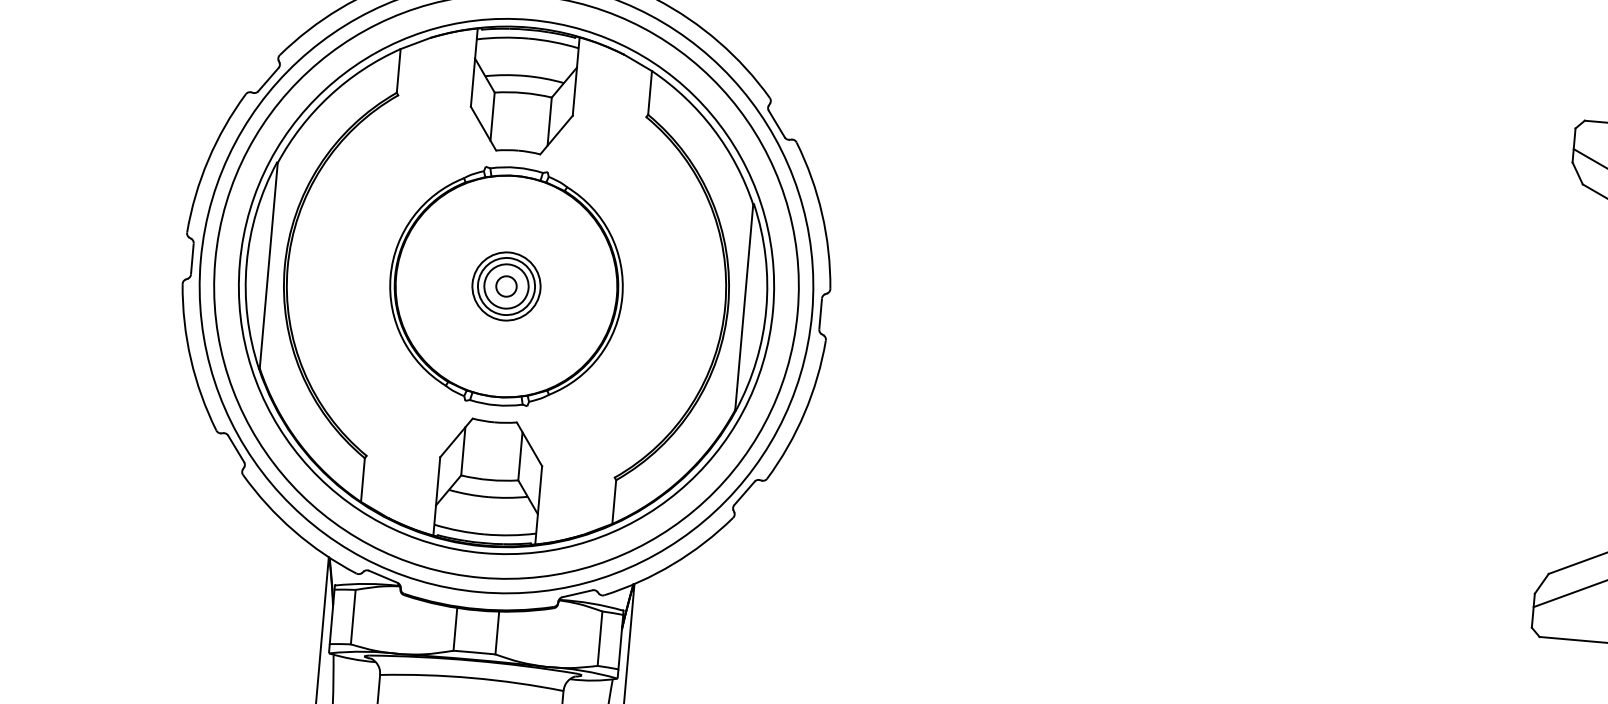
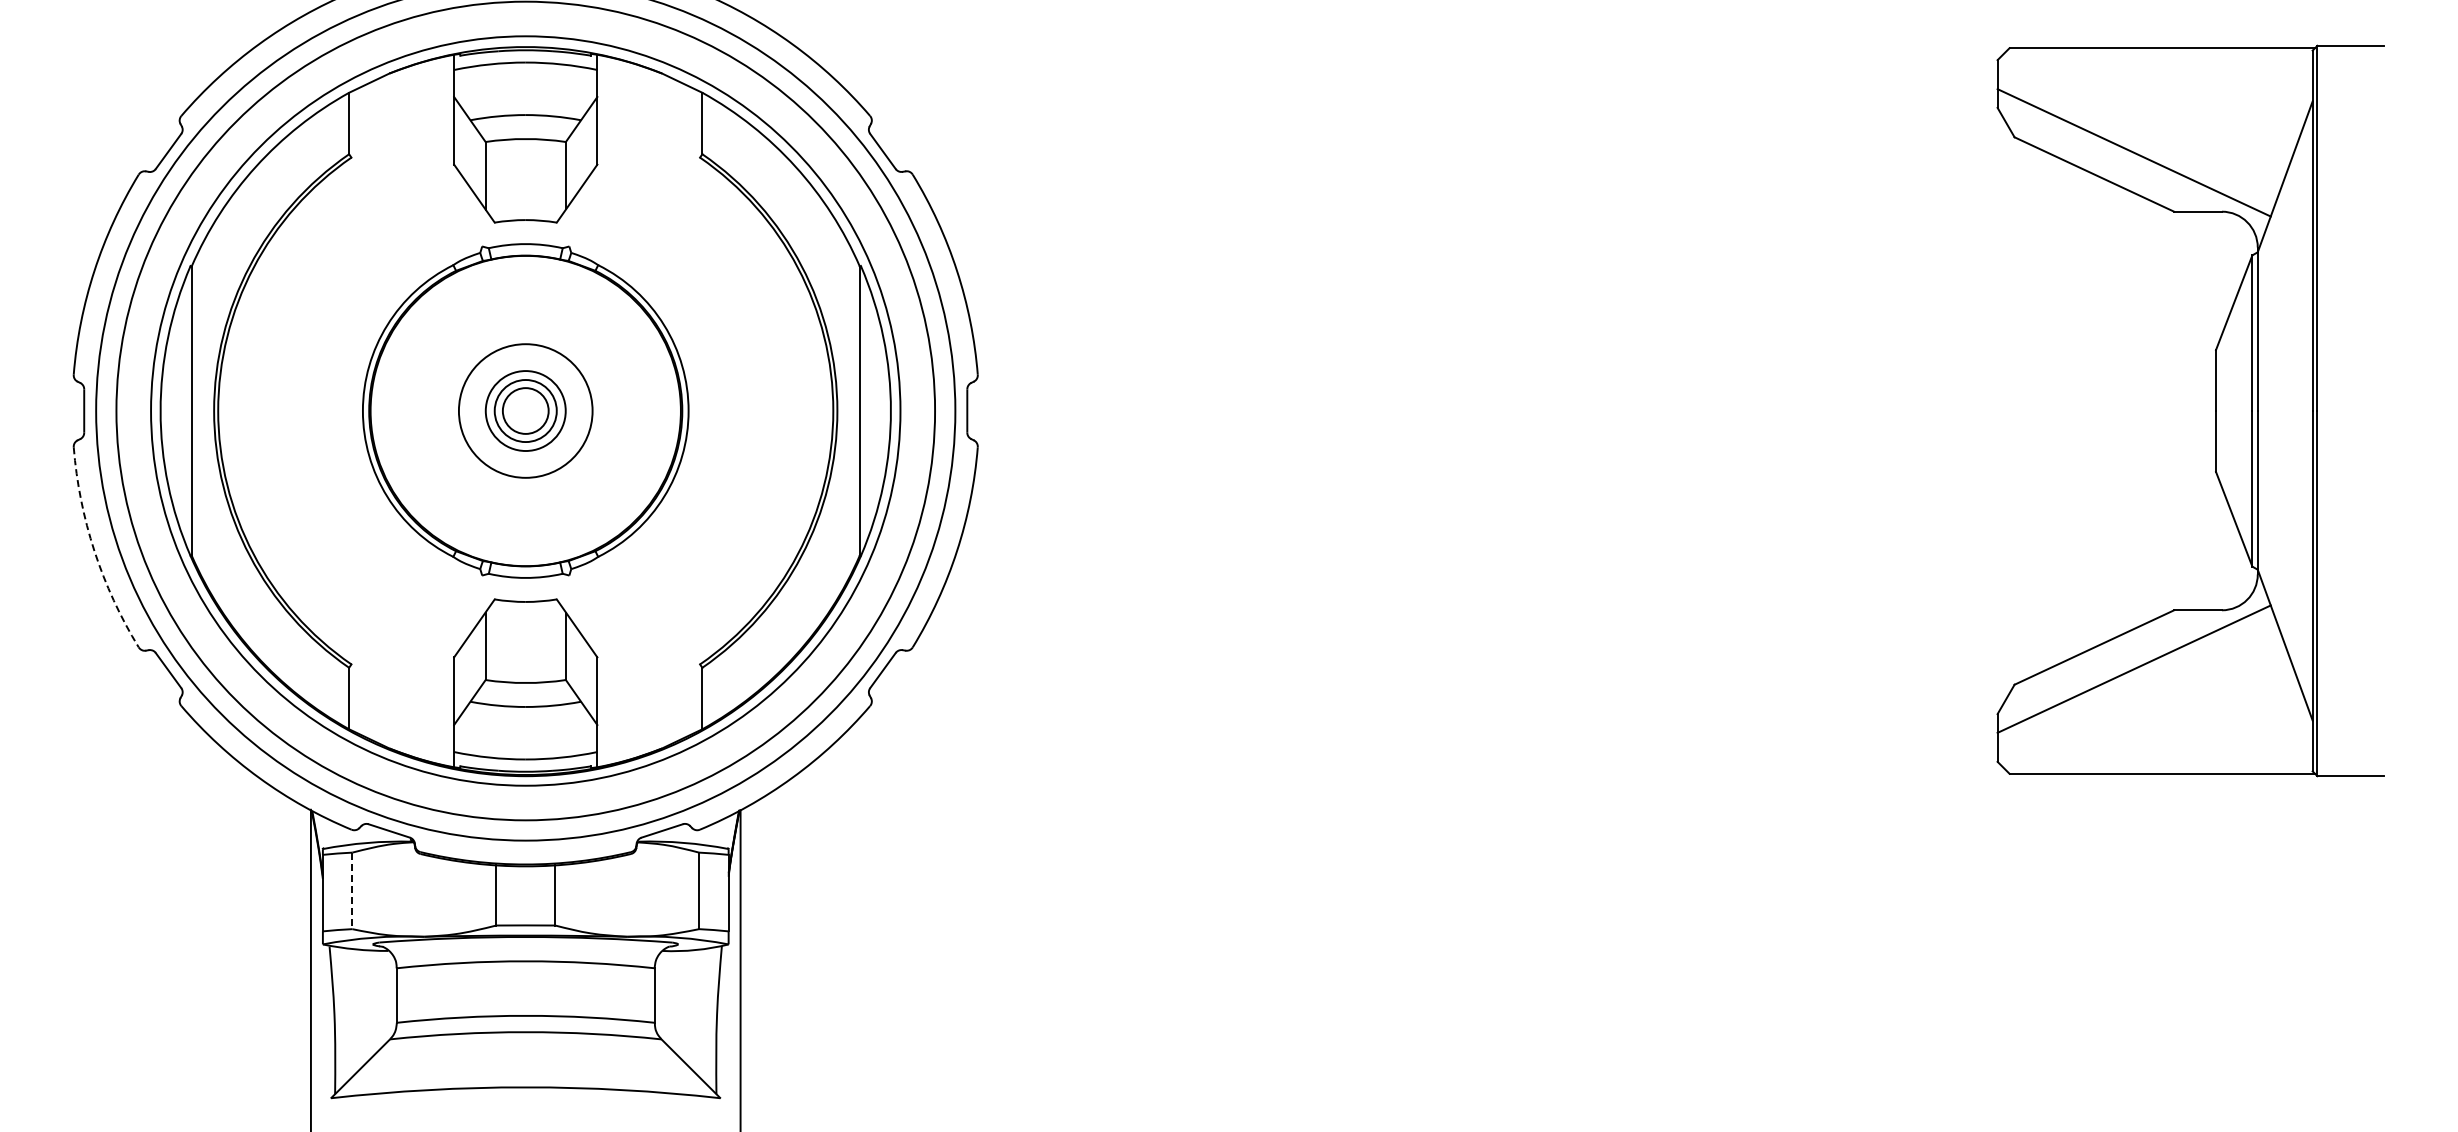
circle: (506, 286) -> (525, 410), size x1.4
circle: (506, 286) -> (525, 410), size x1.6
arc: (190, 359) -> (94, 551), solid -> dashed
line: (353, 617) -> (352, 891), solid -> dashed

